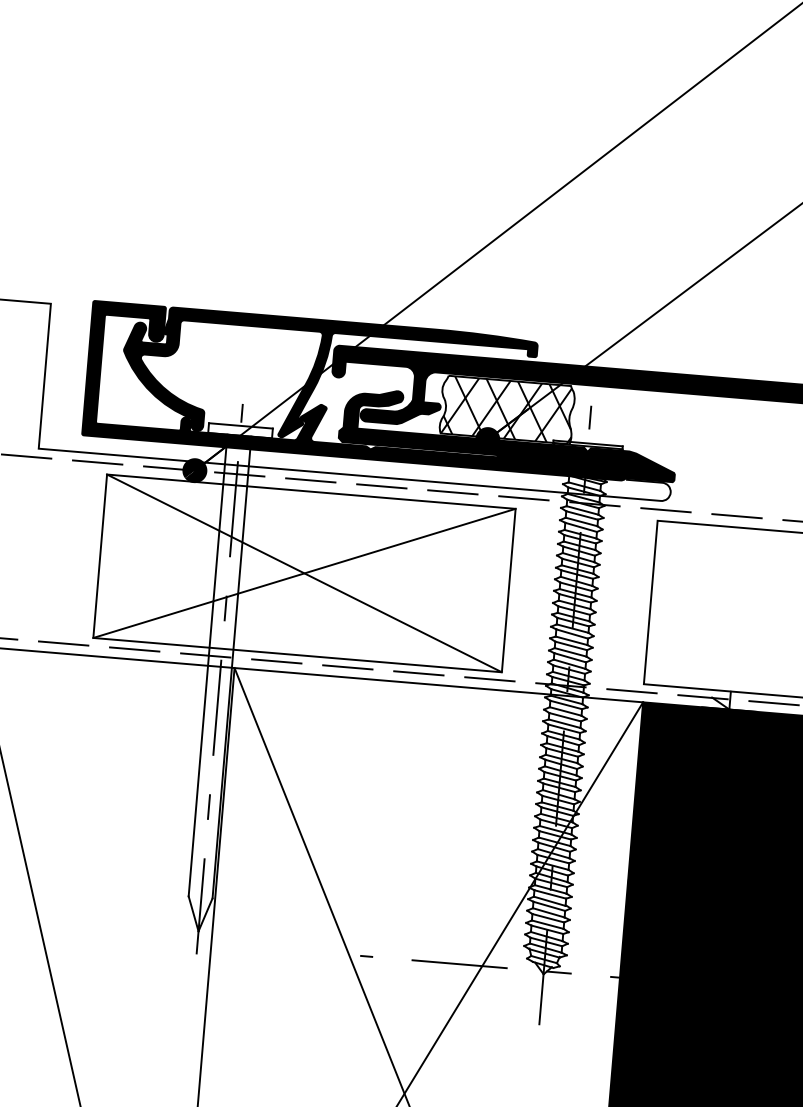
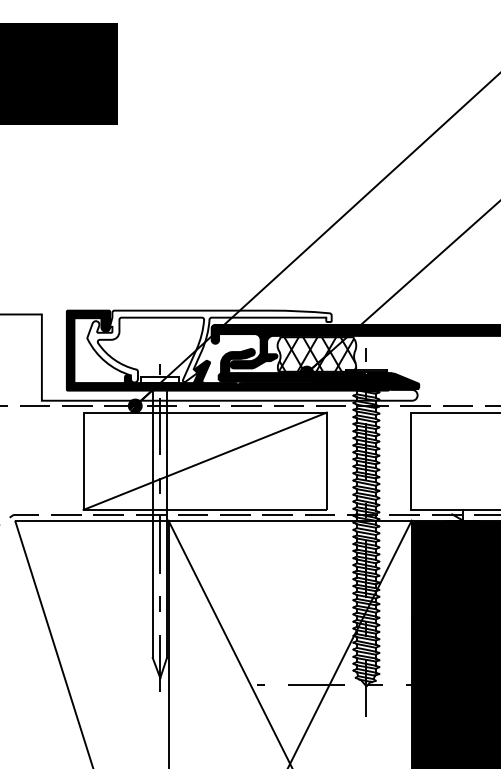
fill: (327, 381) -> (209, 346), removed
line: (303, 572) -> (204, 460), removed

